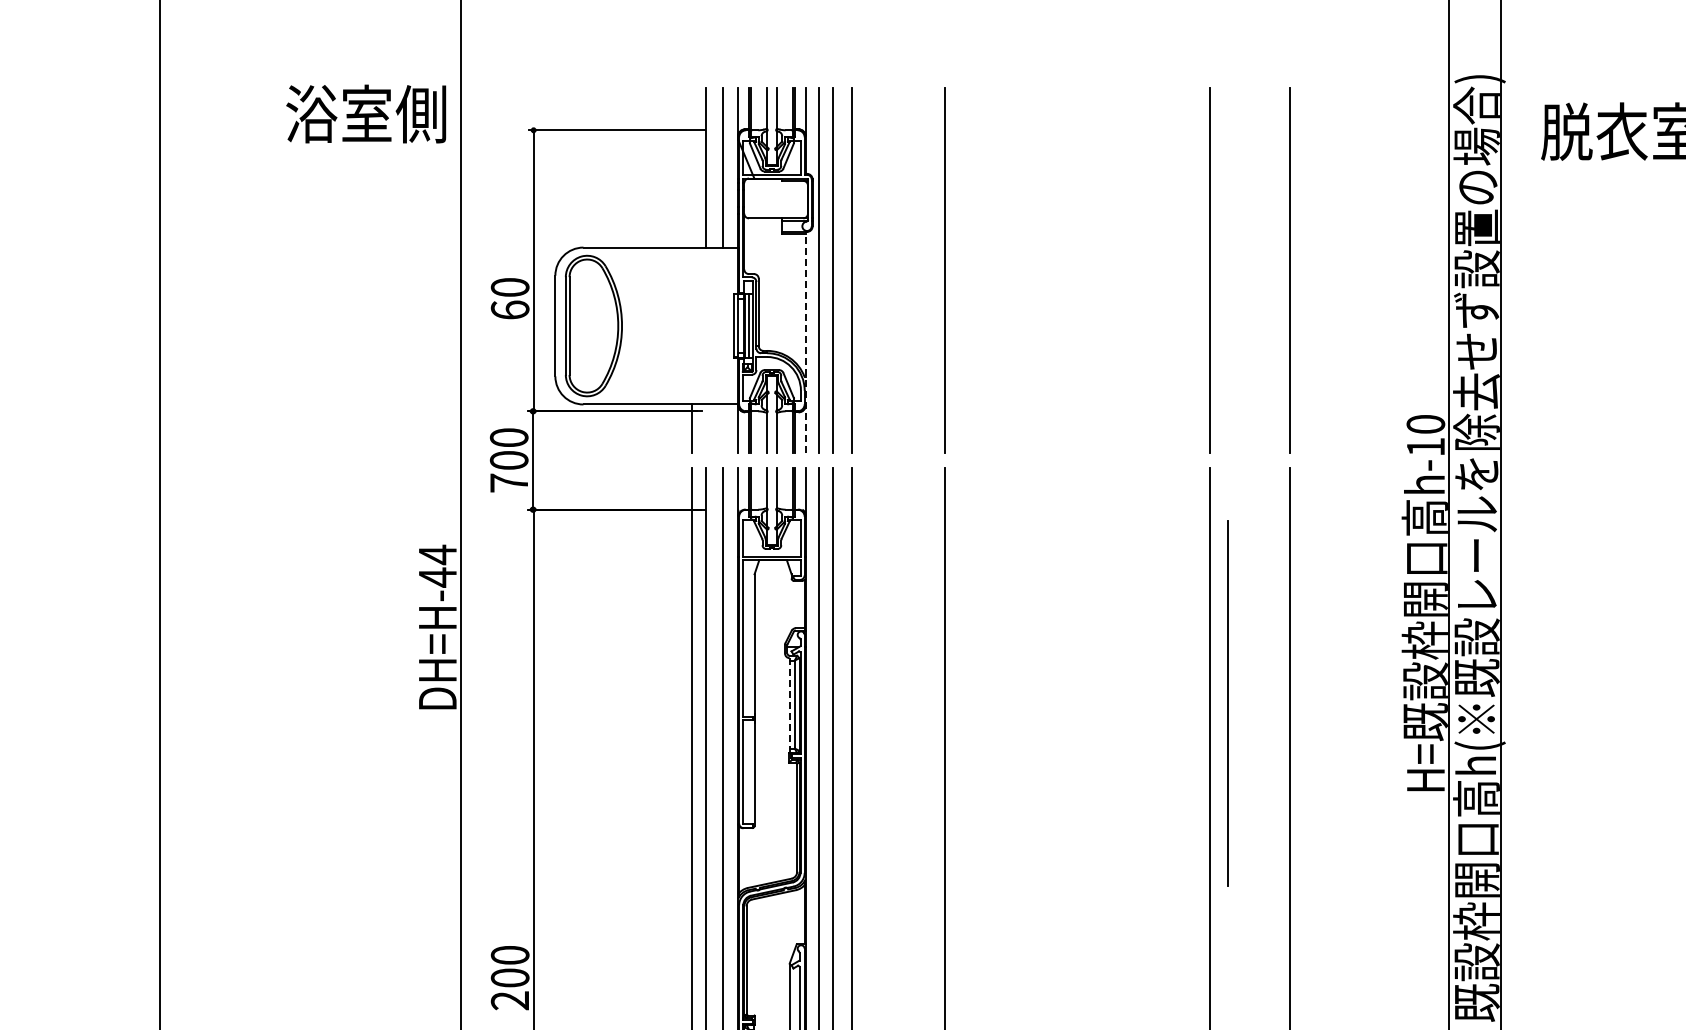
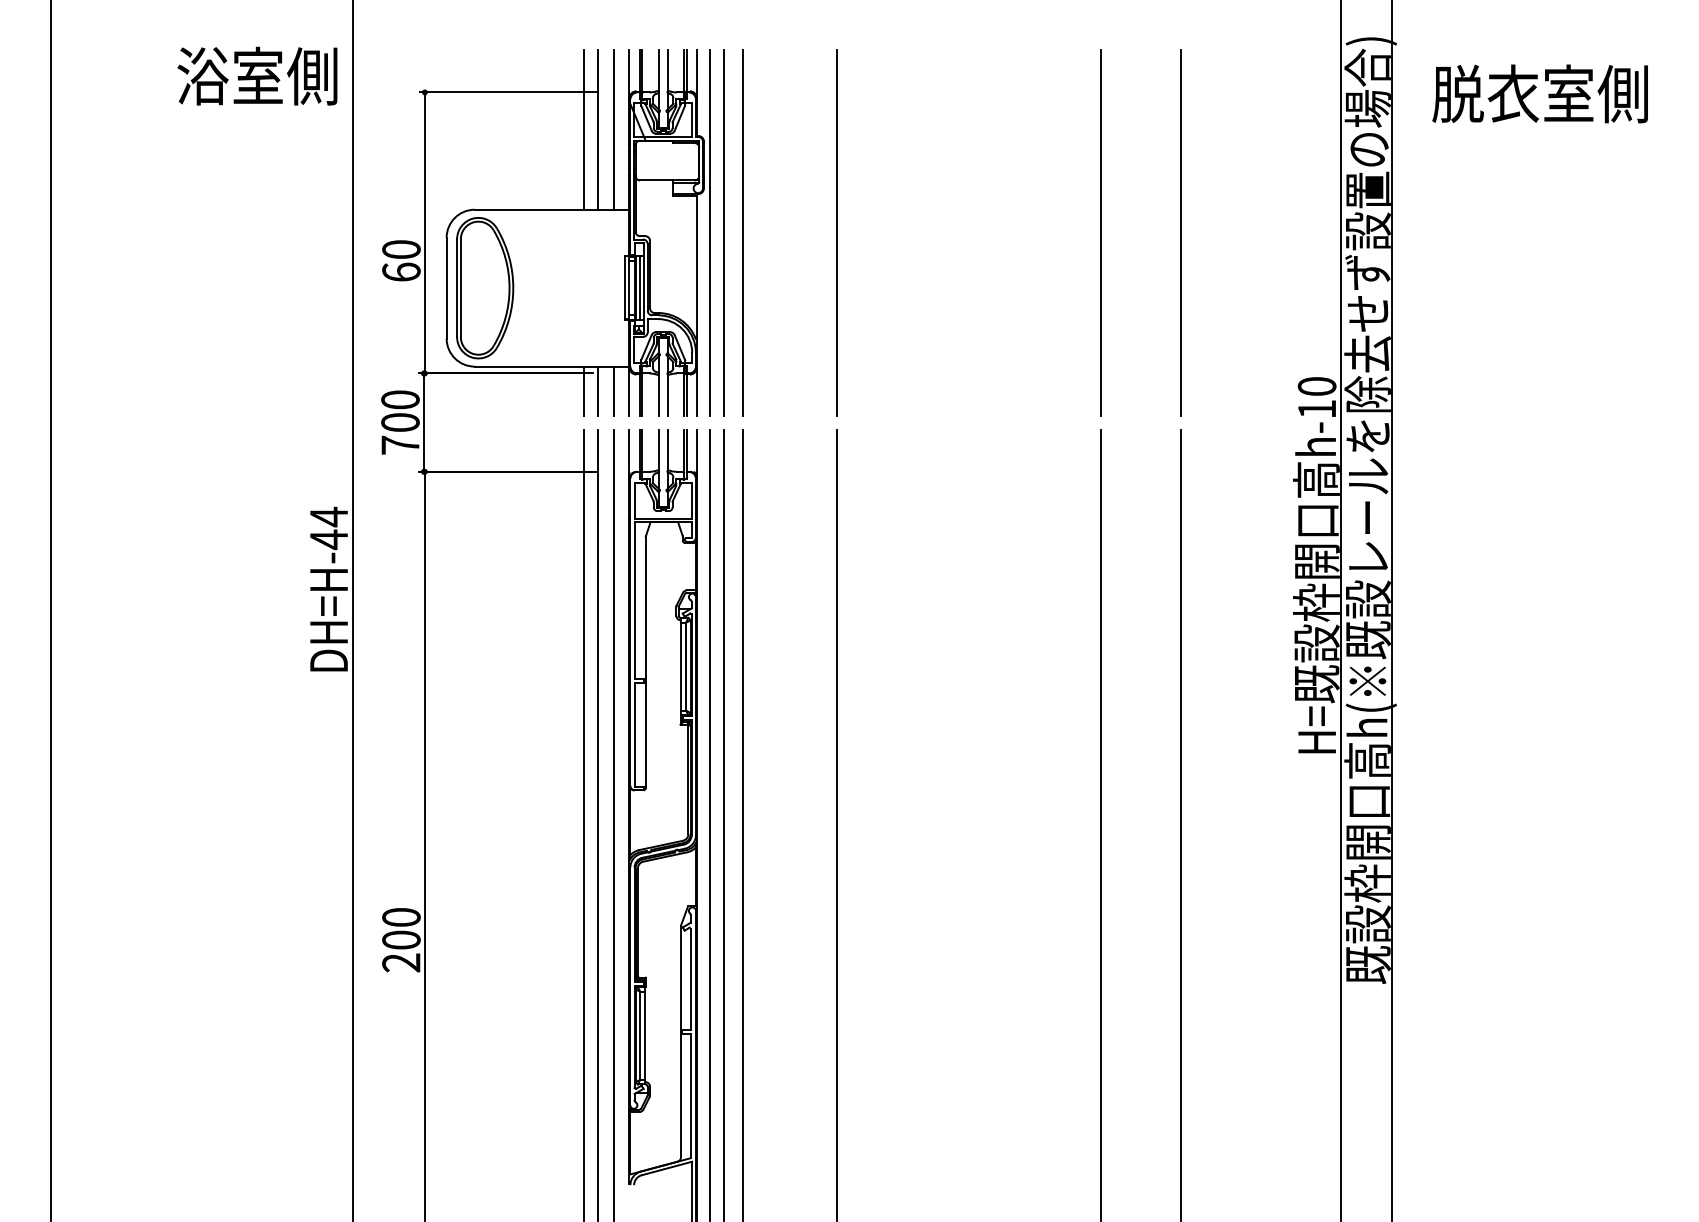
line: (692, 167) -> (583, 129), added
line: (805, 342) -> (696, 304), dashed -> solid
line: (706, 428) -> (597, 390), added
line: (723, 428) -> (614, 390), added
line: (1228, 703) -> (1119, 665), removed
line: (790, 704) -> (681, 666), dashed -> solid

